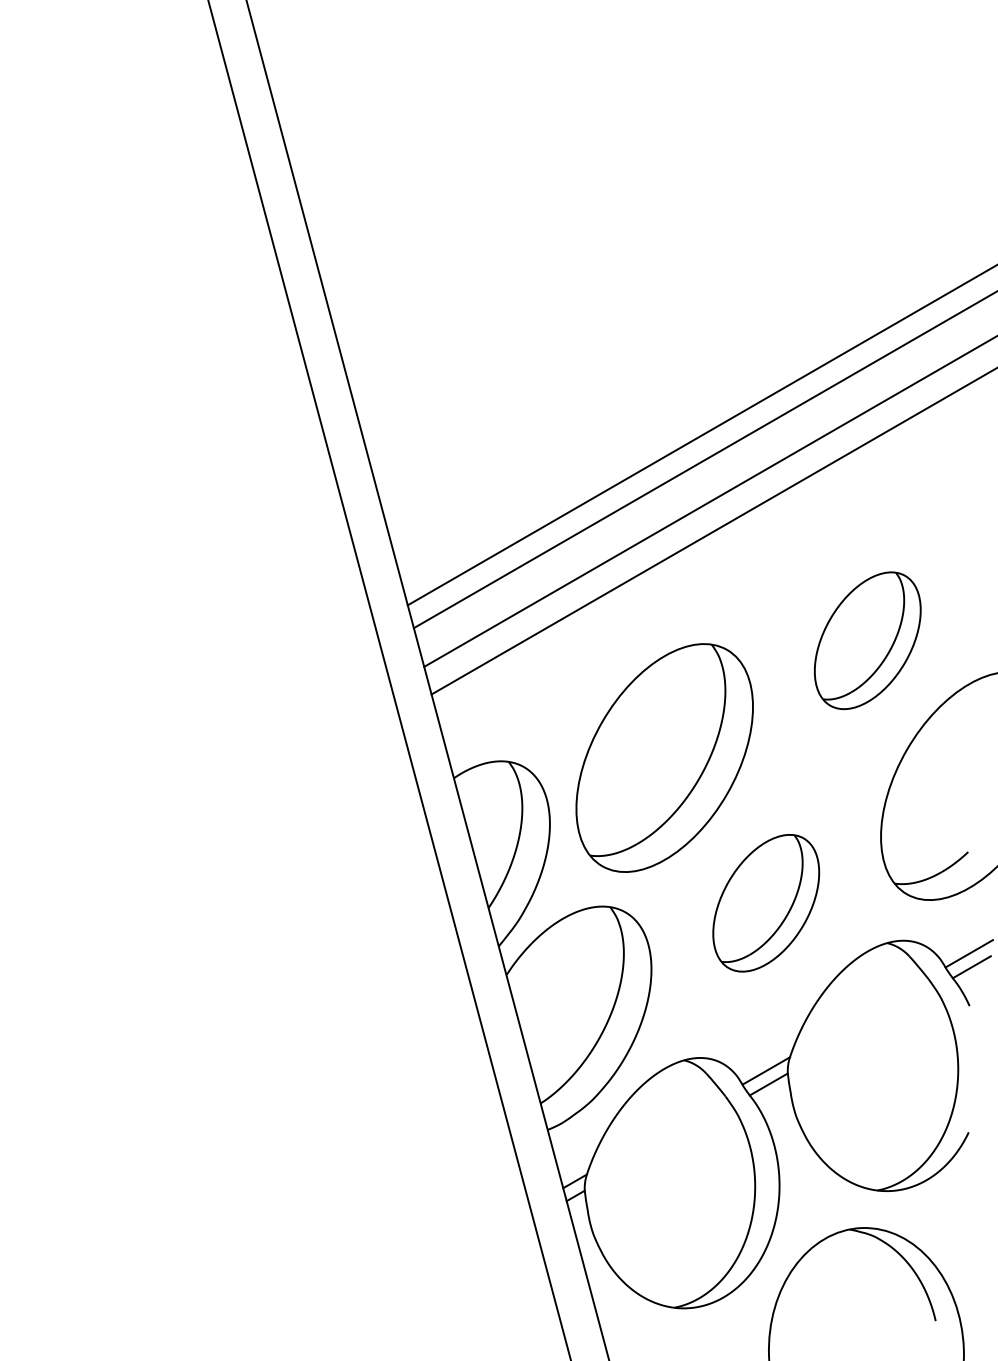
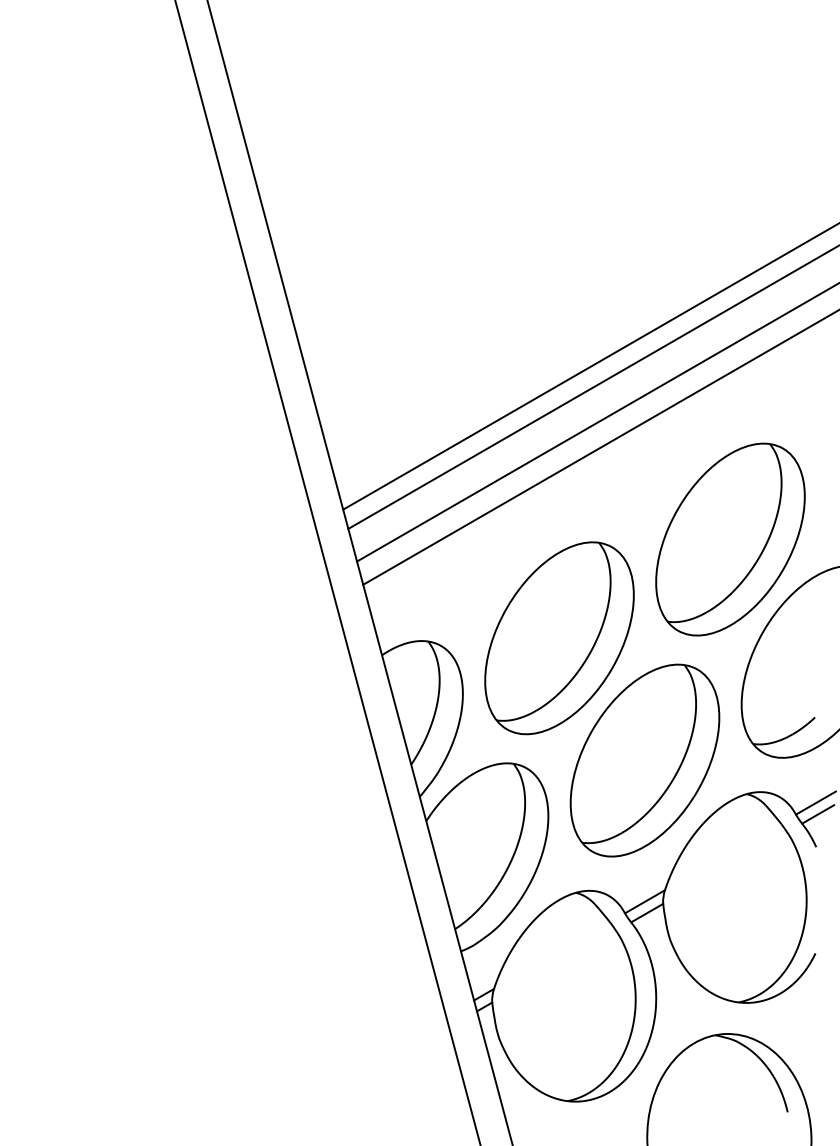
part: (867, 640) -> (730, 539), size x1.67
part: (765, 903) -> (644, 760), size x1.67

